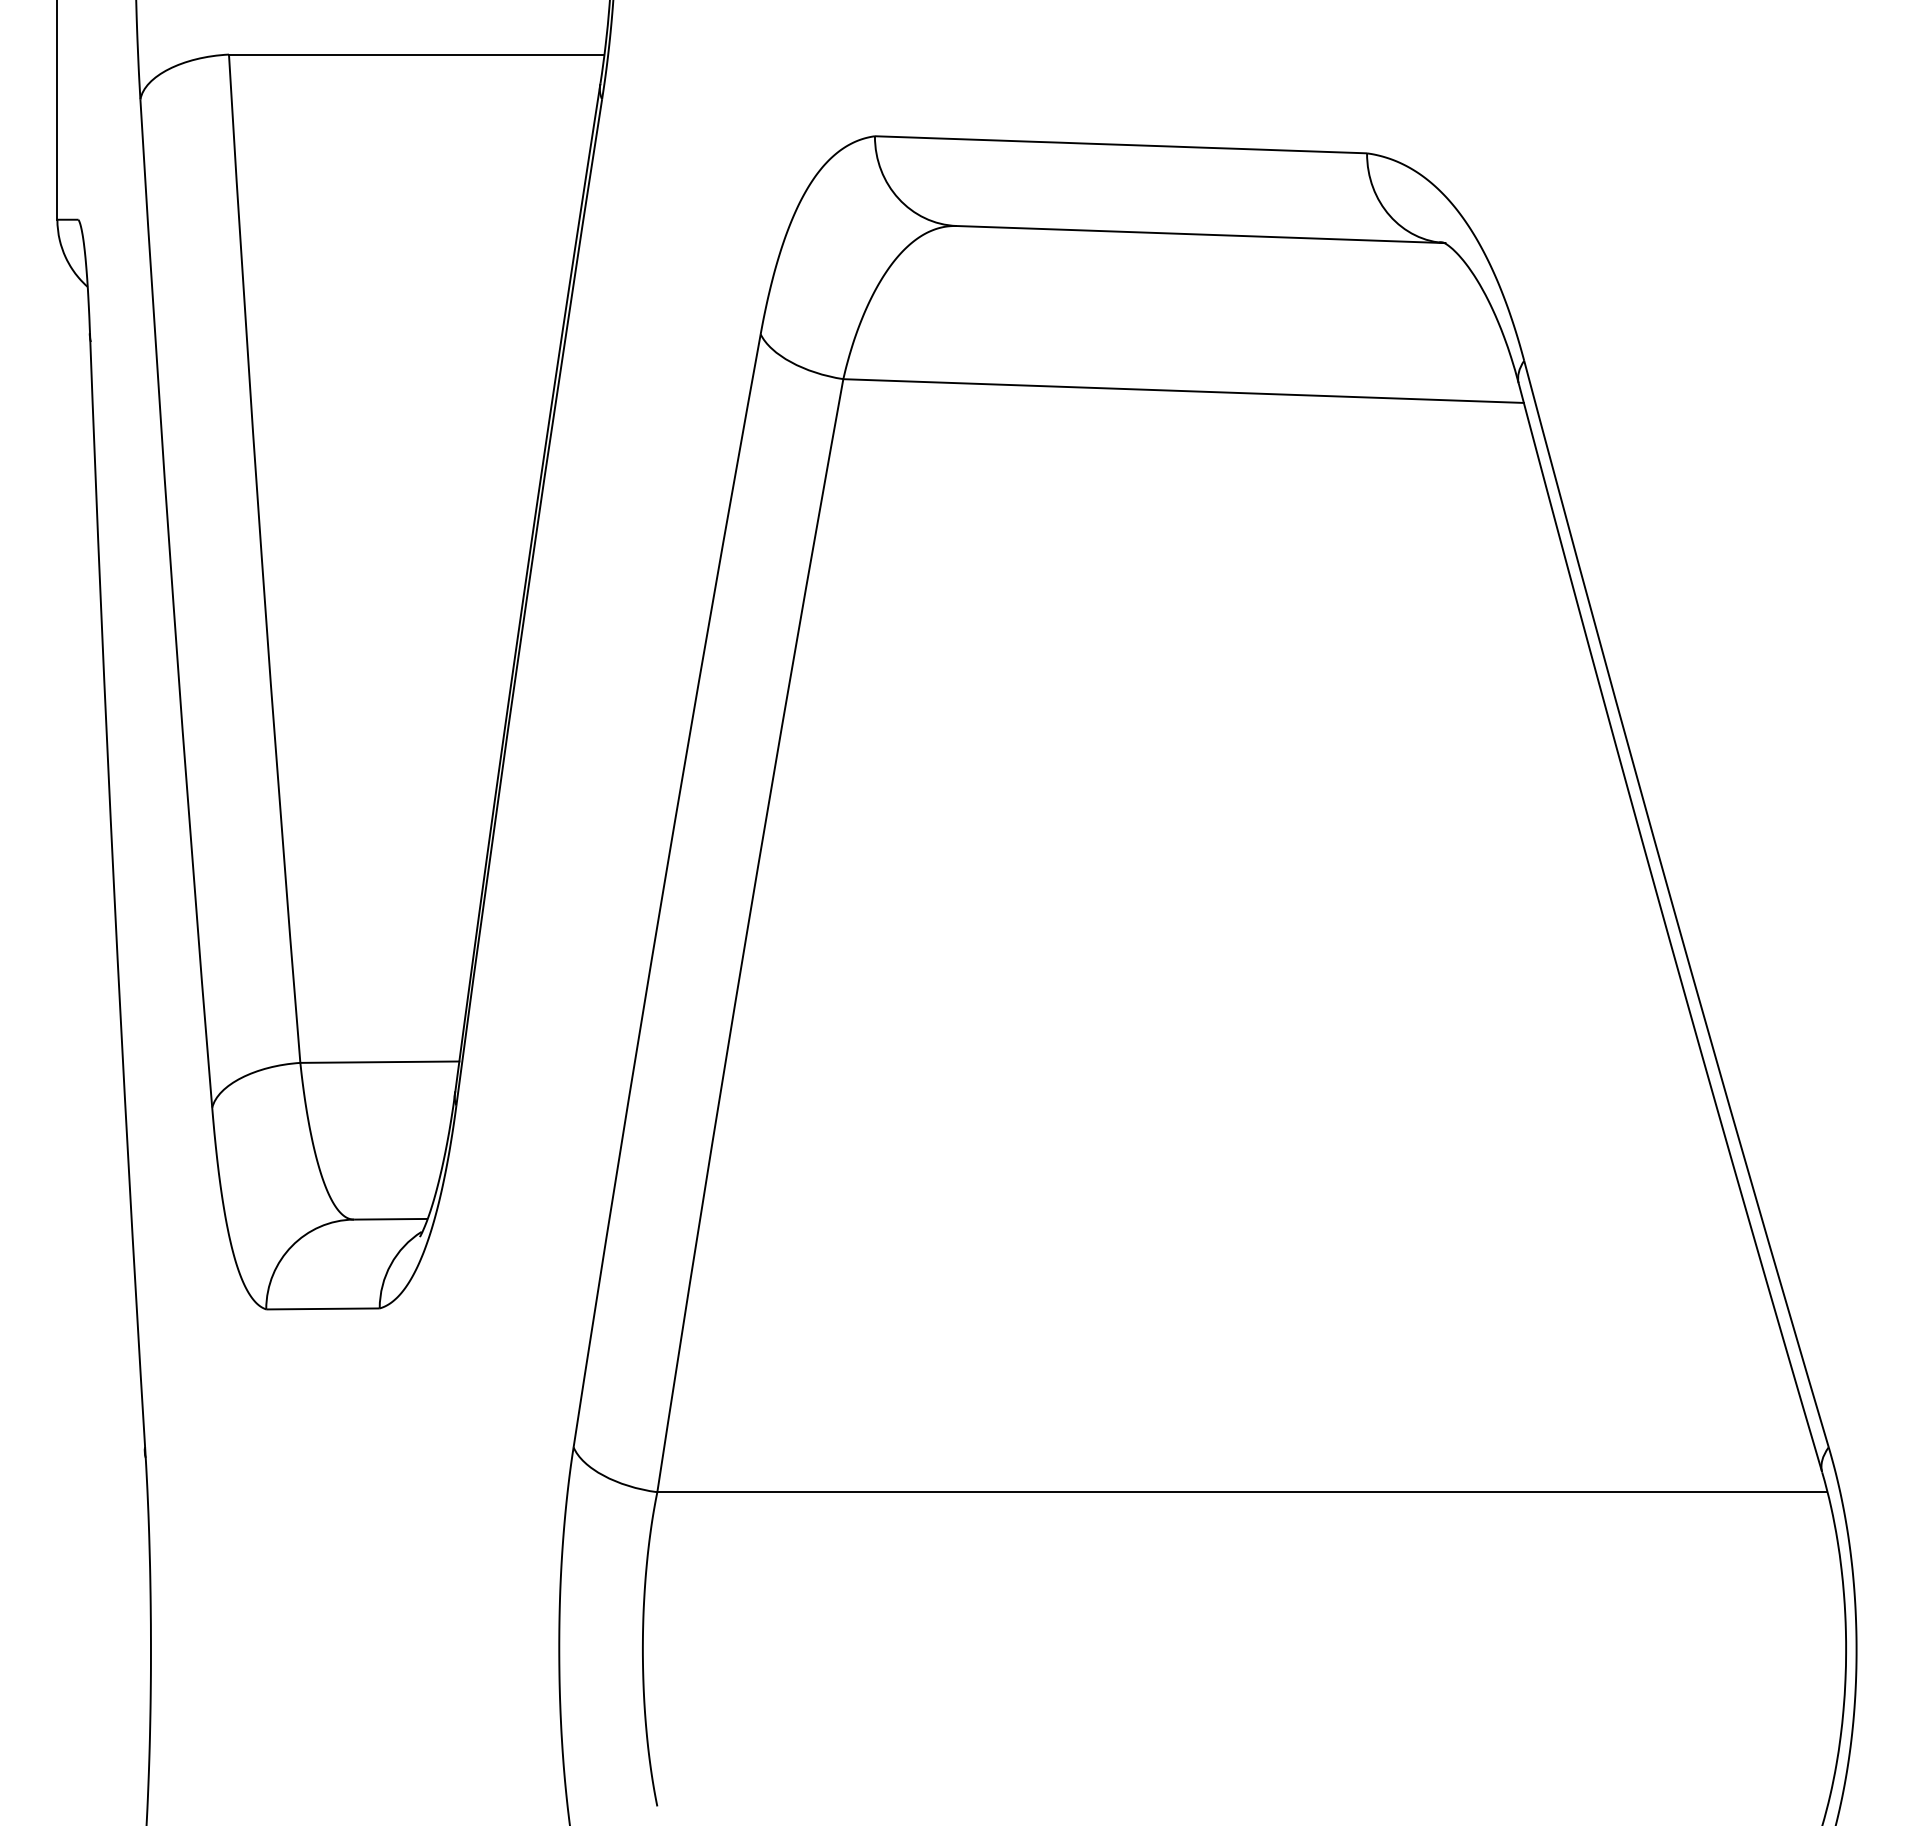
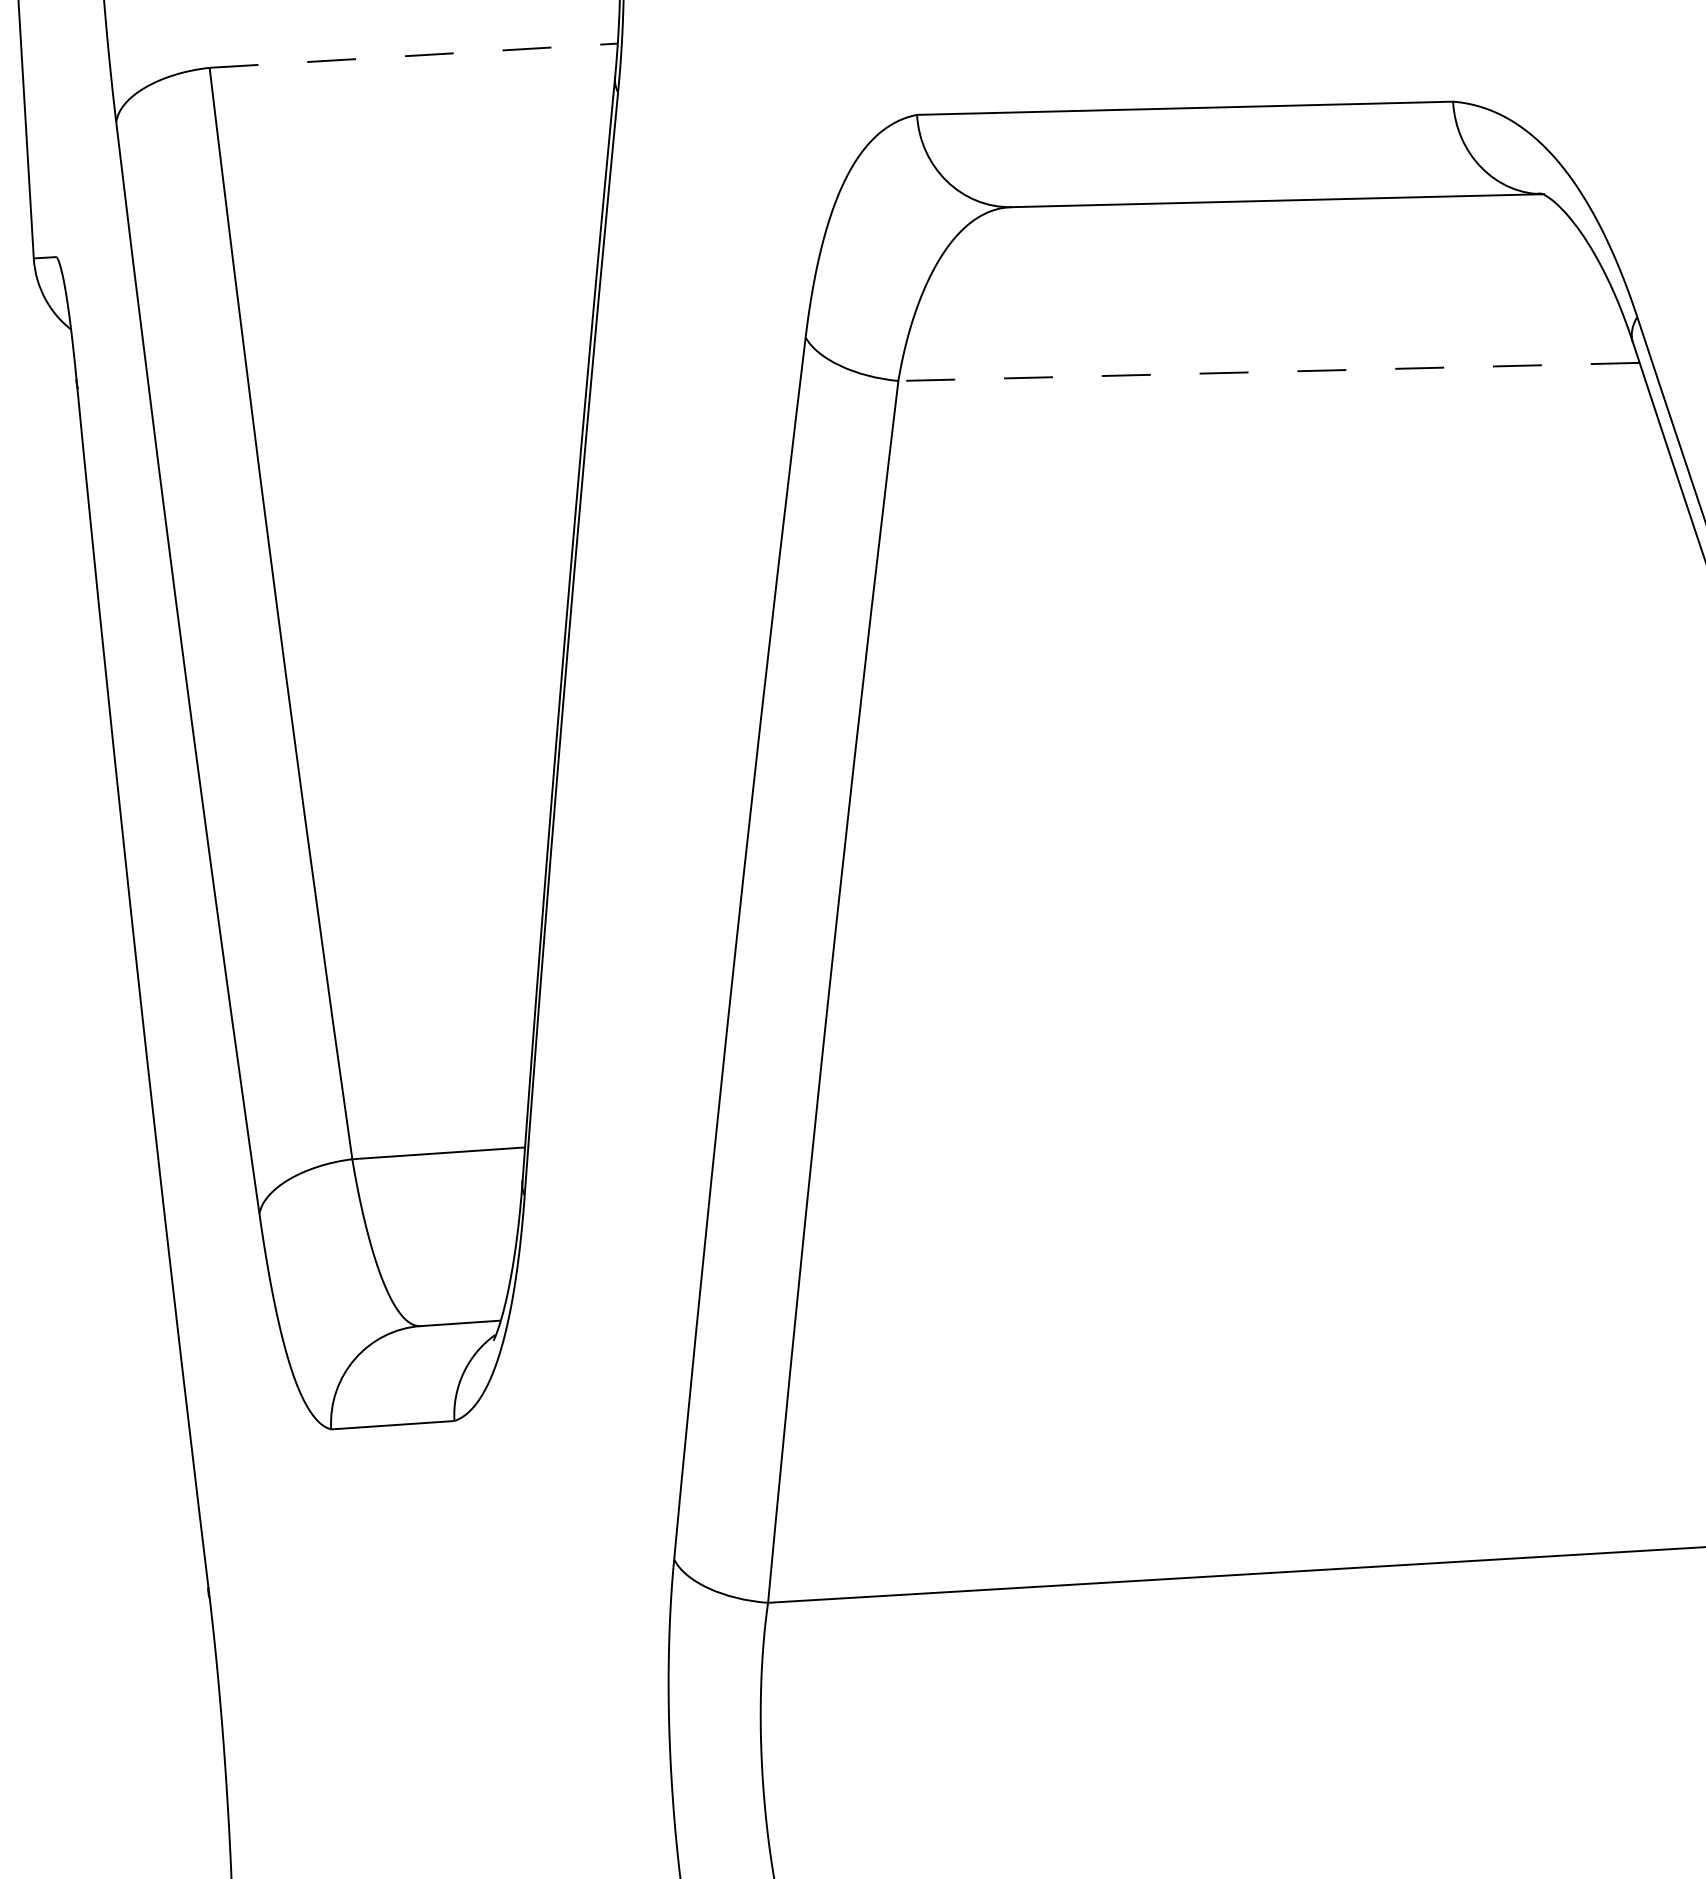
line: (416, 54) -> (413, 55), solid -> dashed
line: (1183, 391) -> (1268, 372), solid -> dashed

